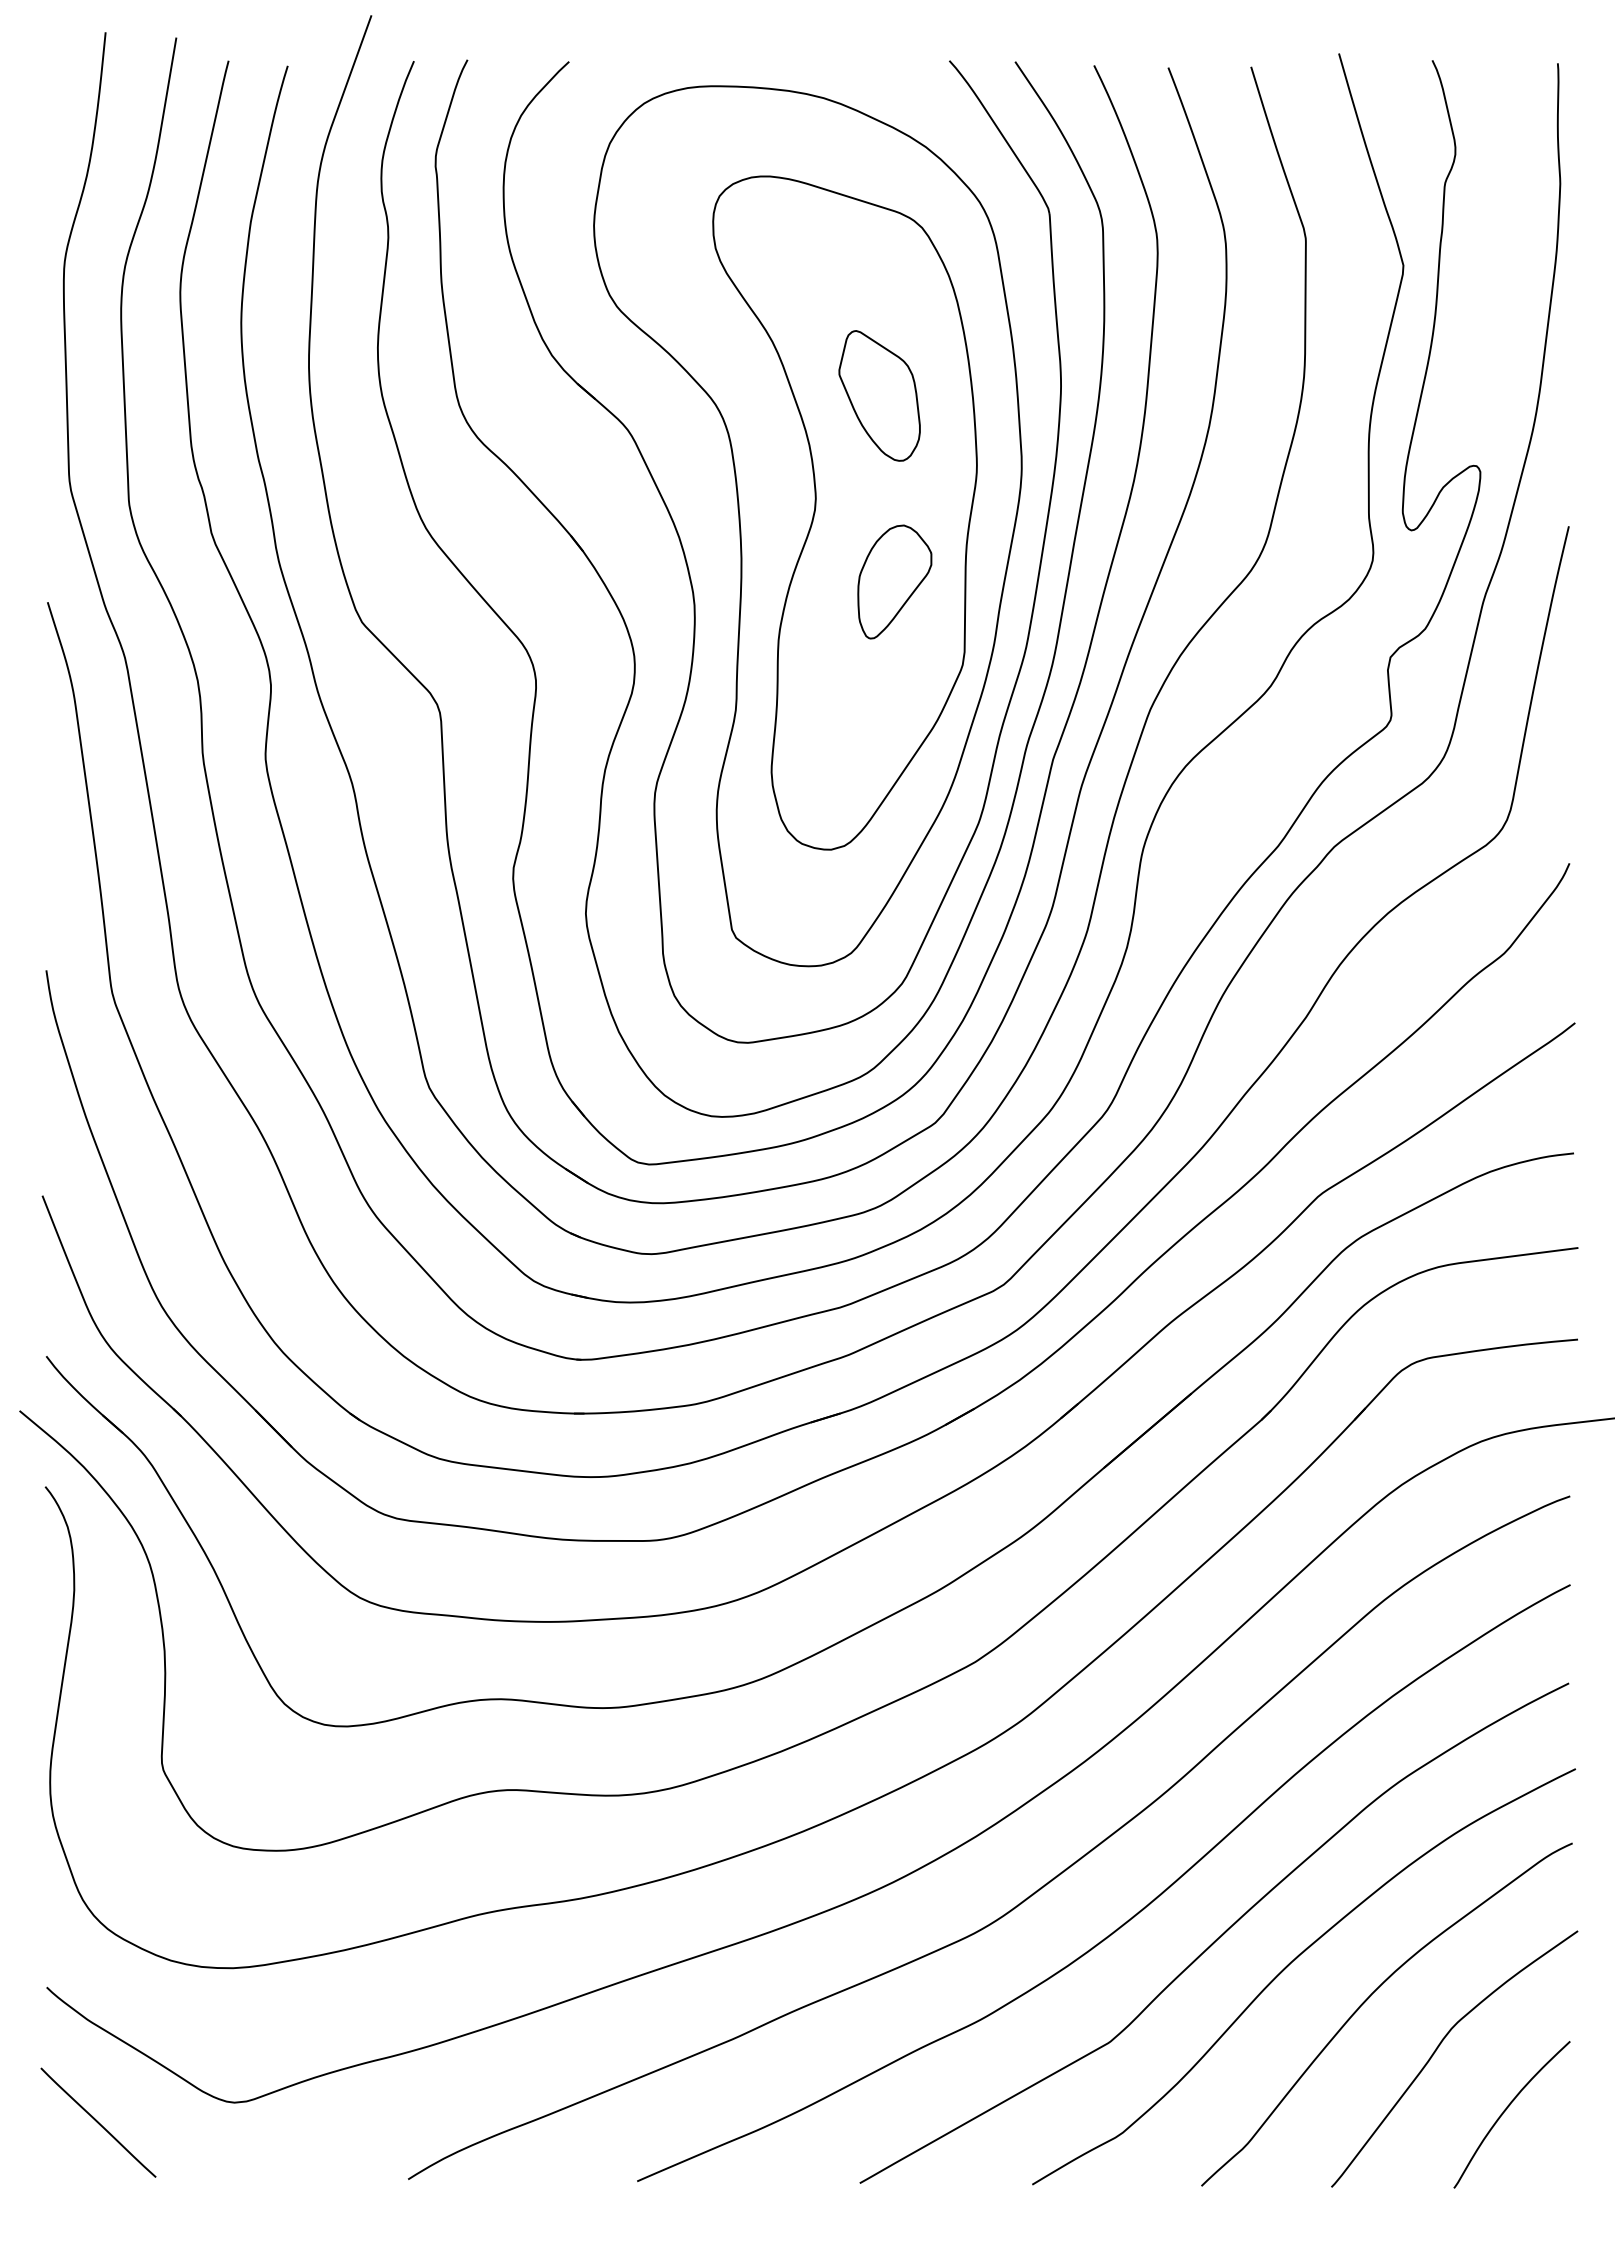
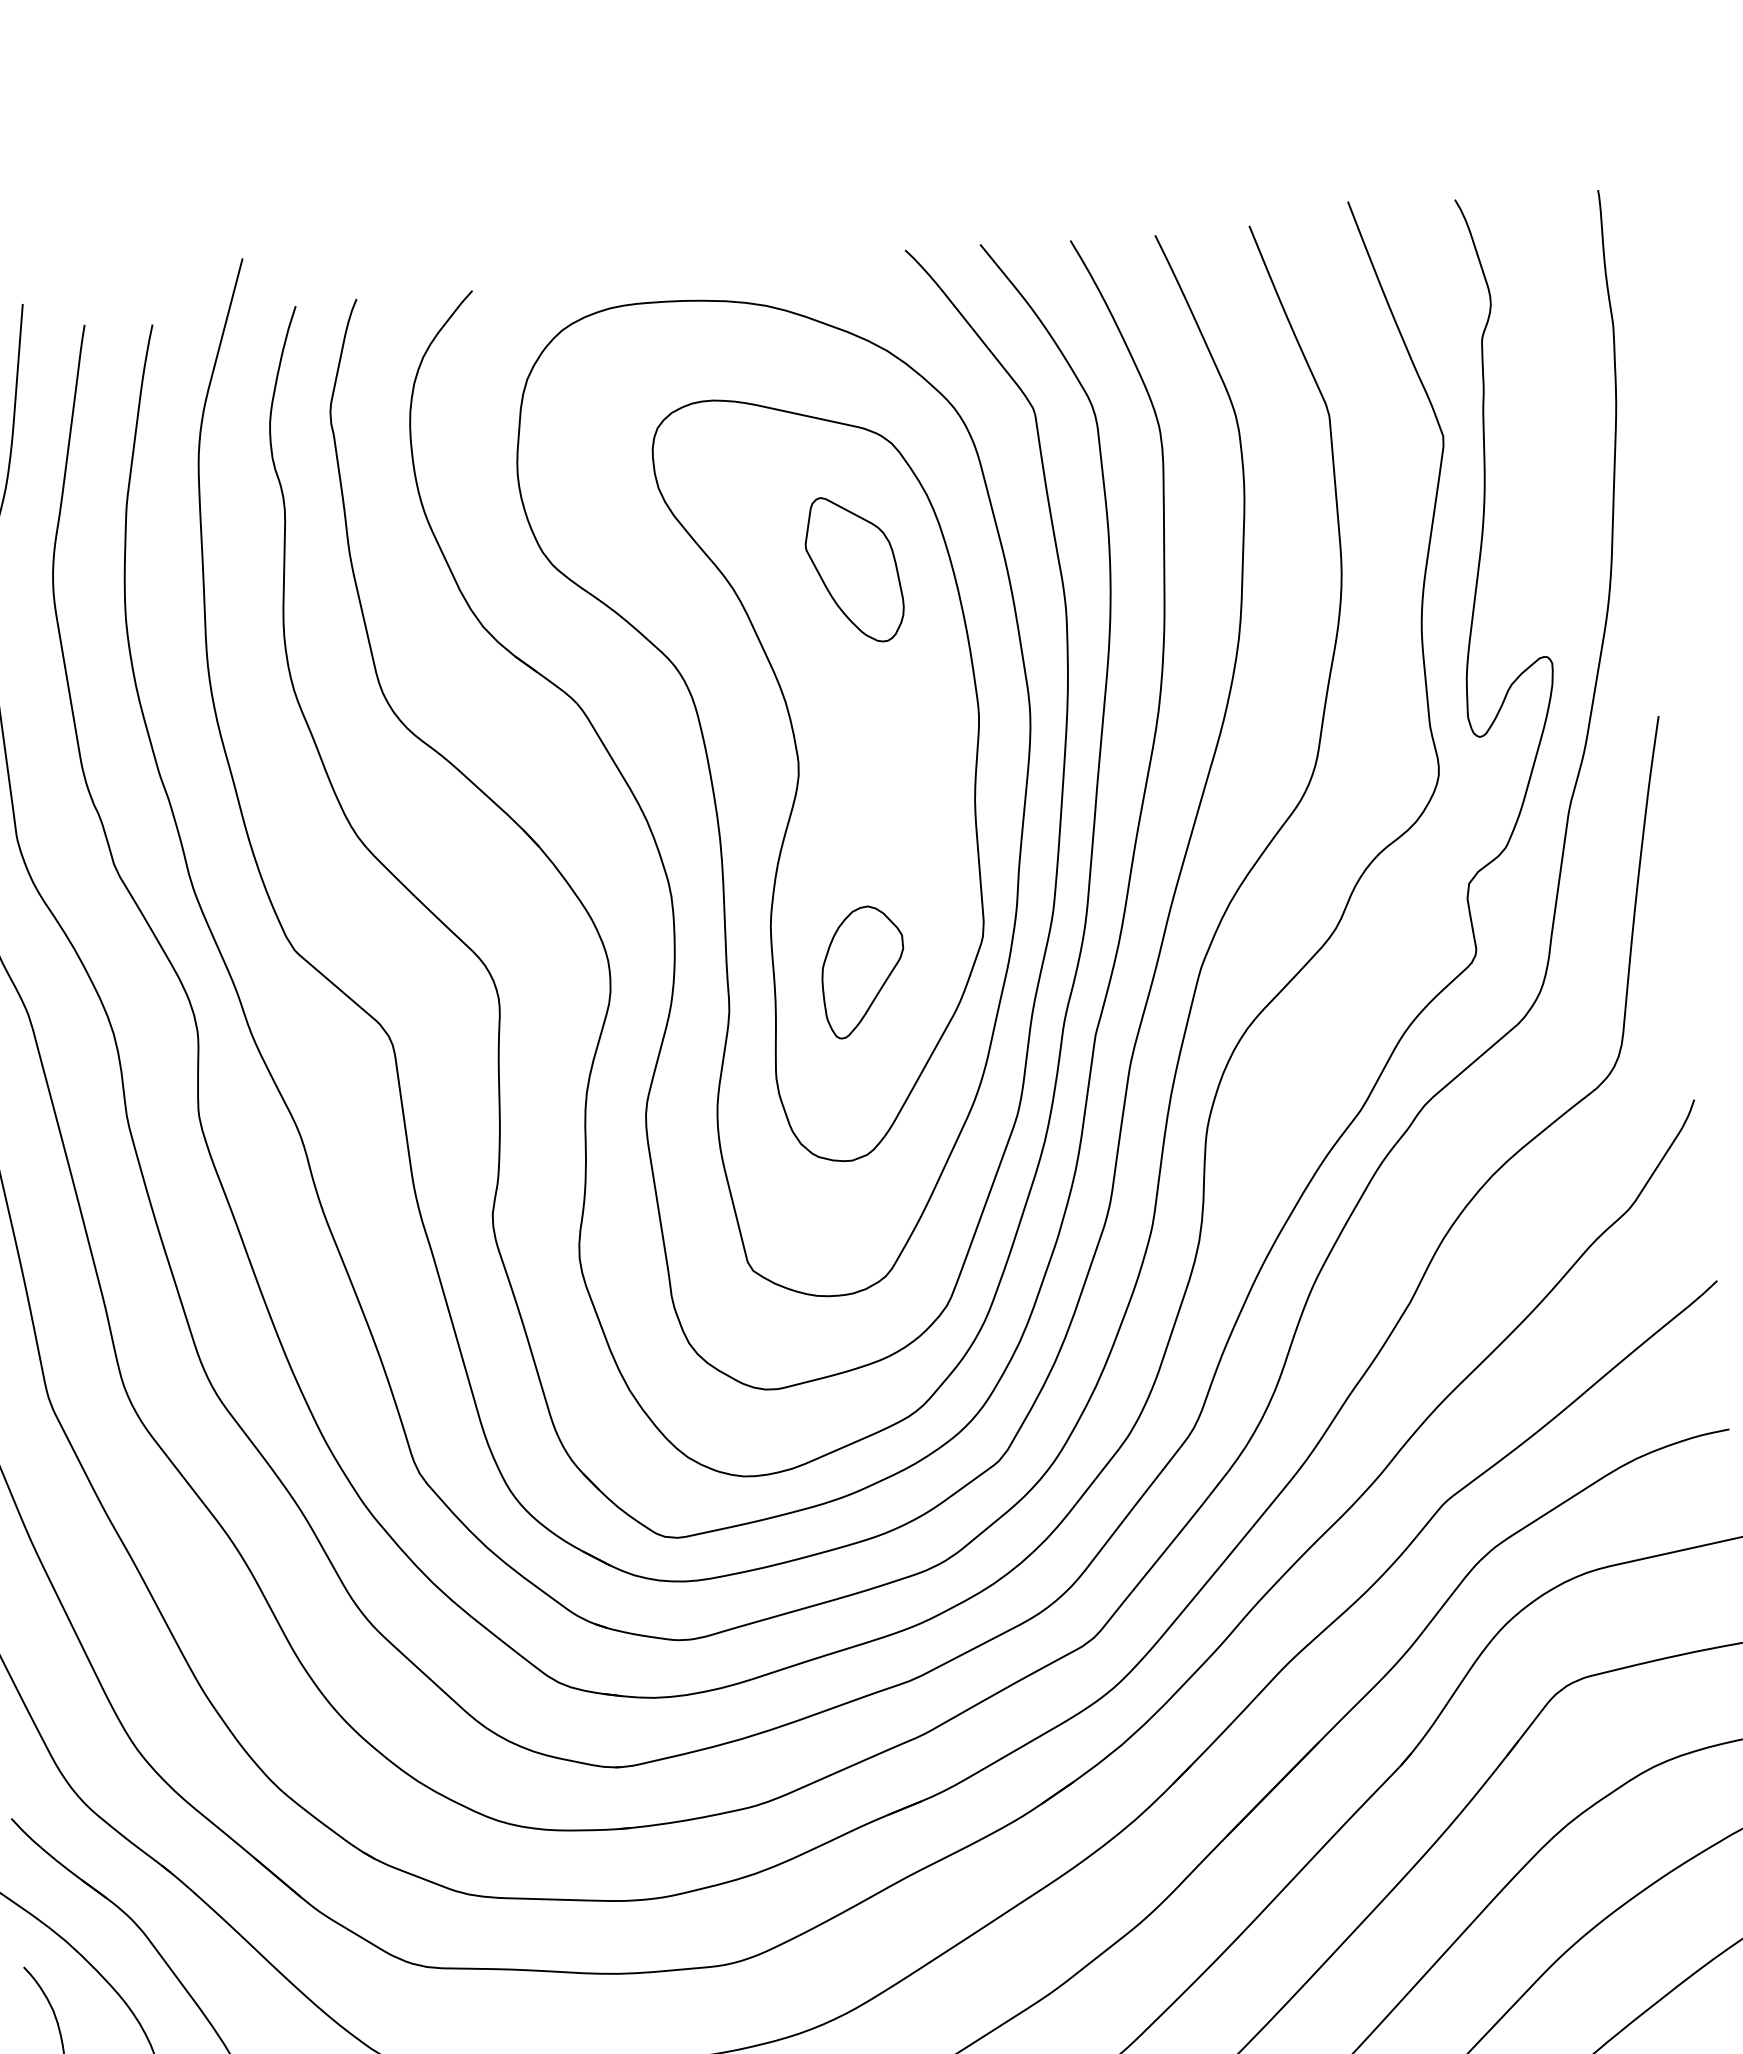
part: (879, 395) -> (853, 569), moved
part: (894, 581) -> (862, 971), moved

